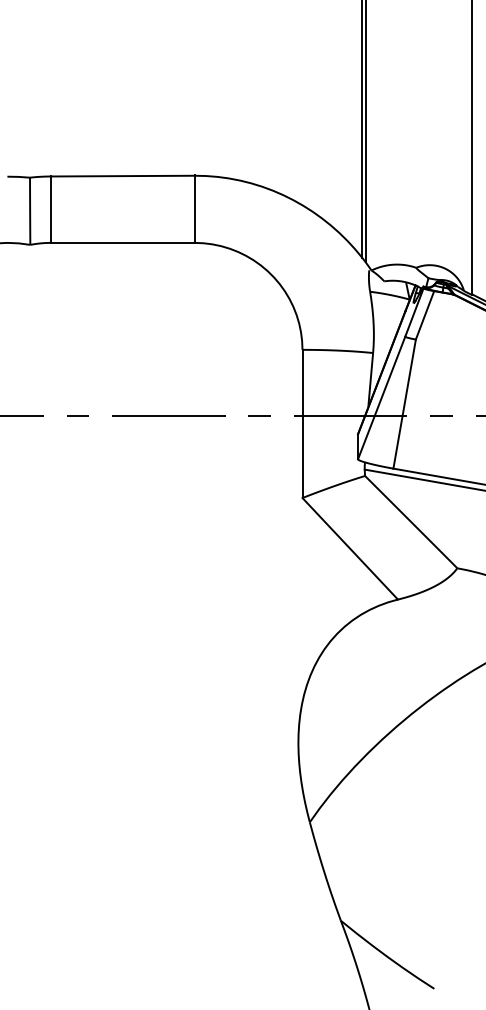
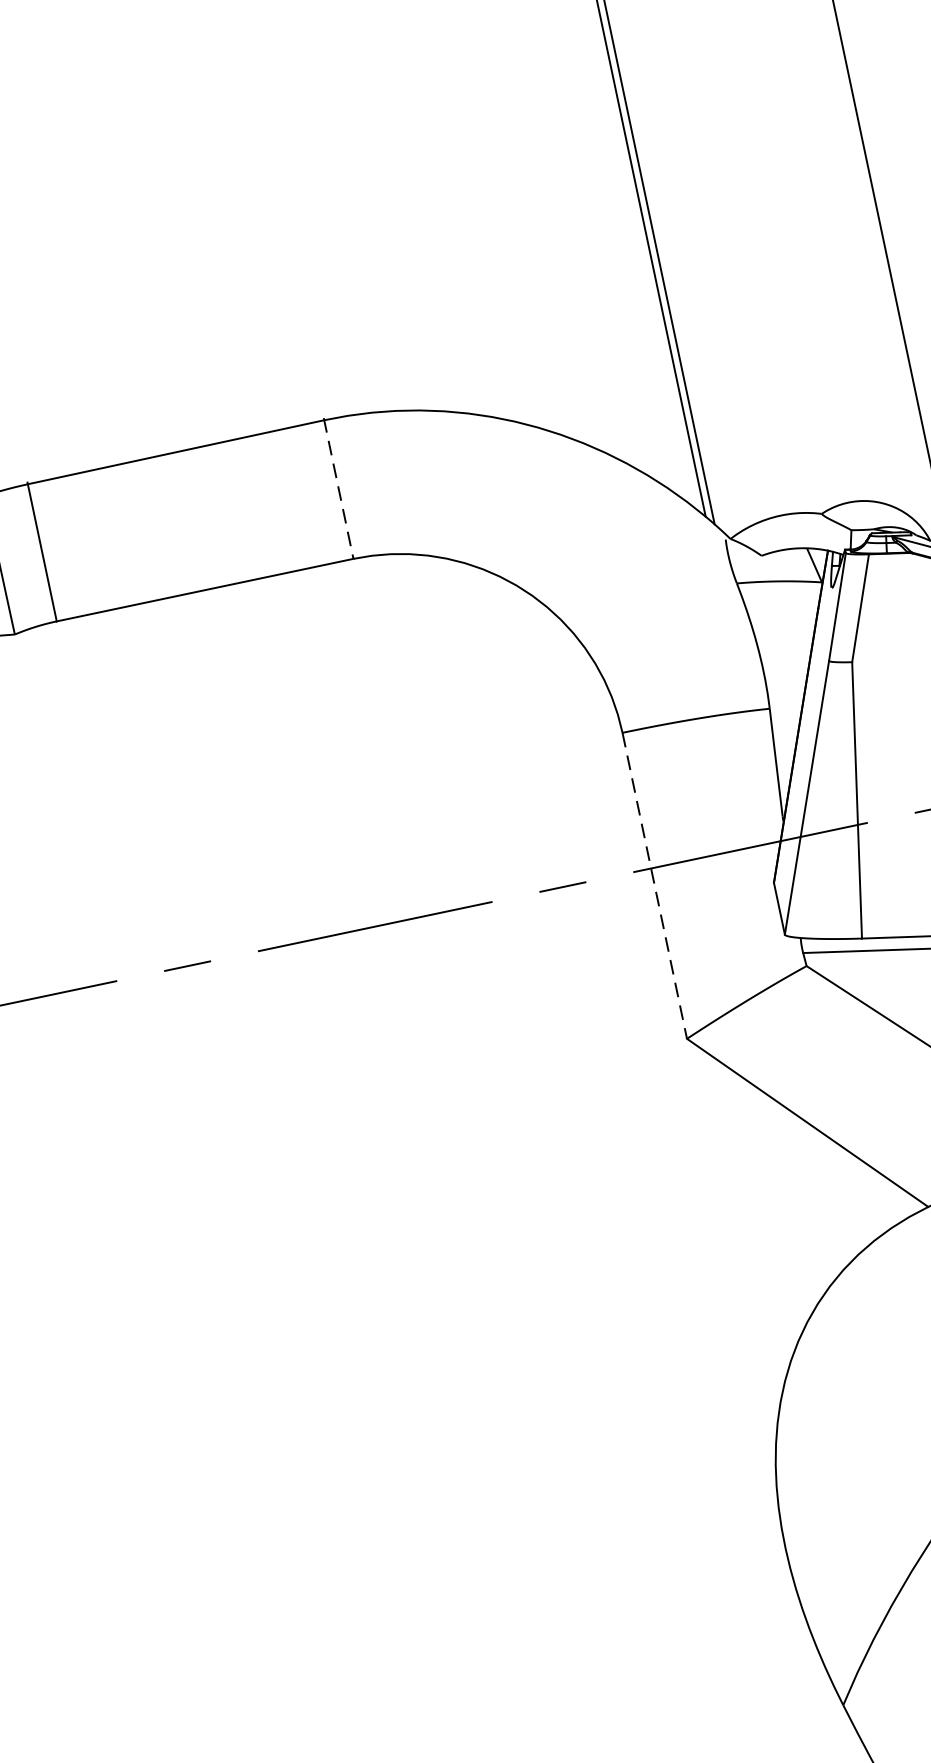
line: (194, 209) -> (338, 490), solid -> dashed
line: (302, 424) -> (655, 886), solid -> dashed

